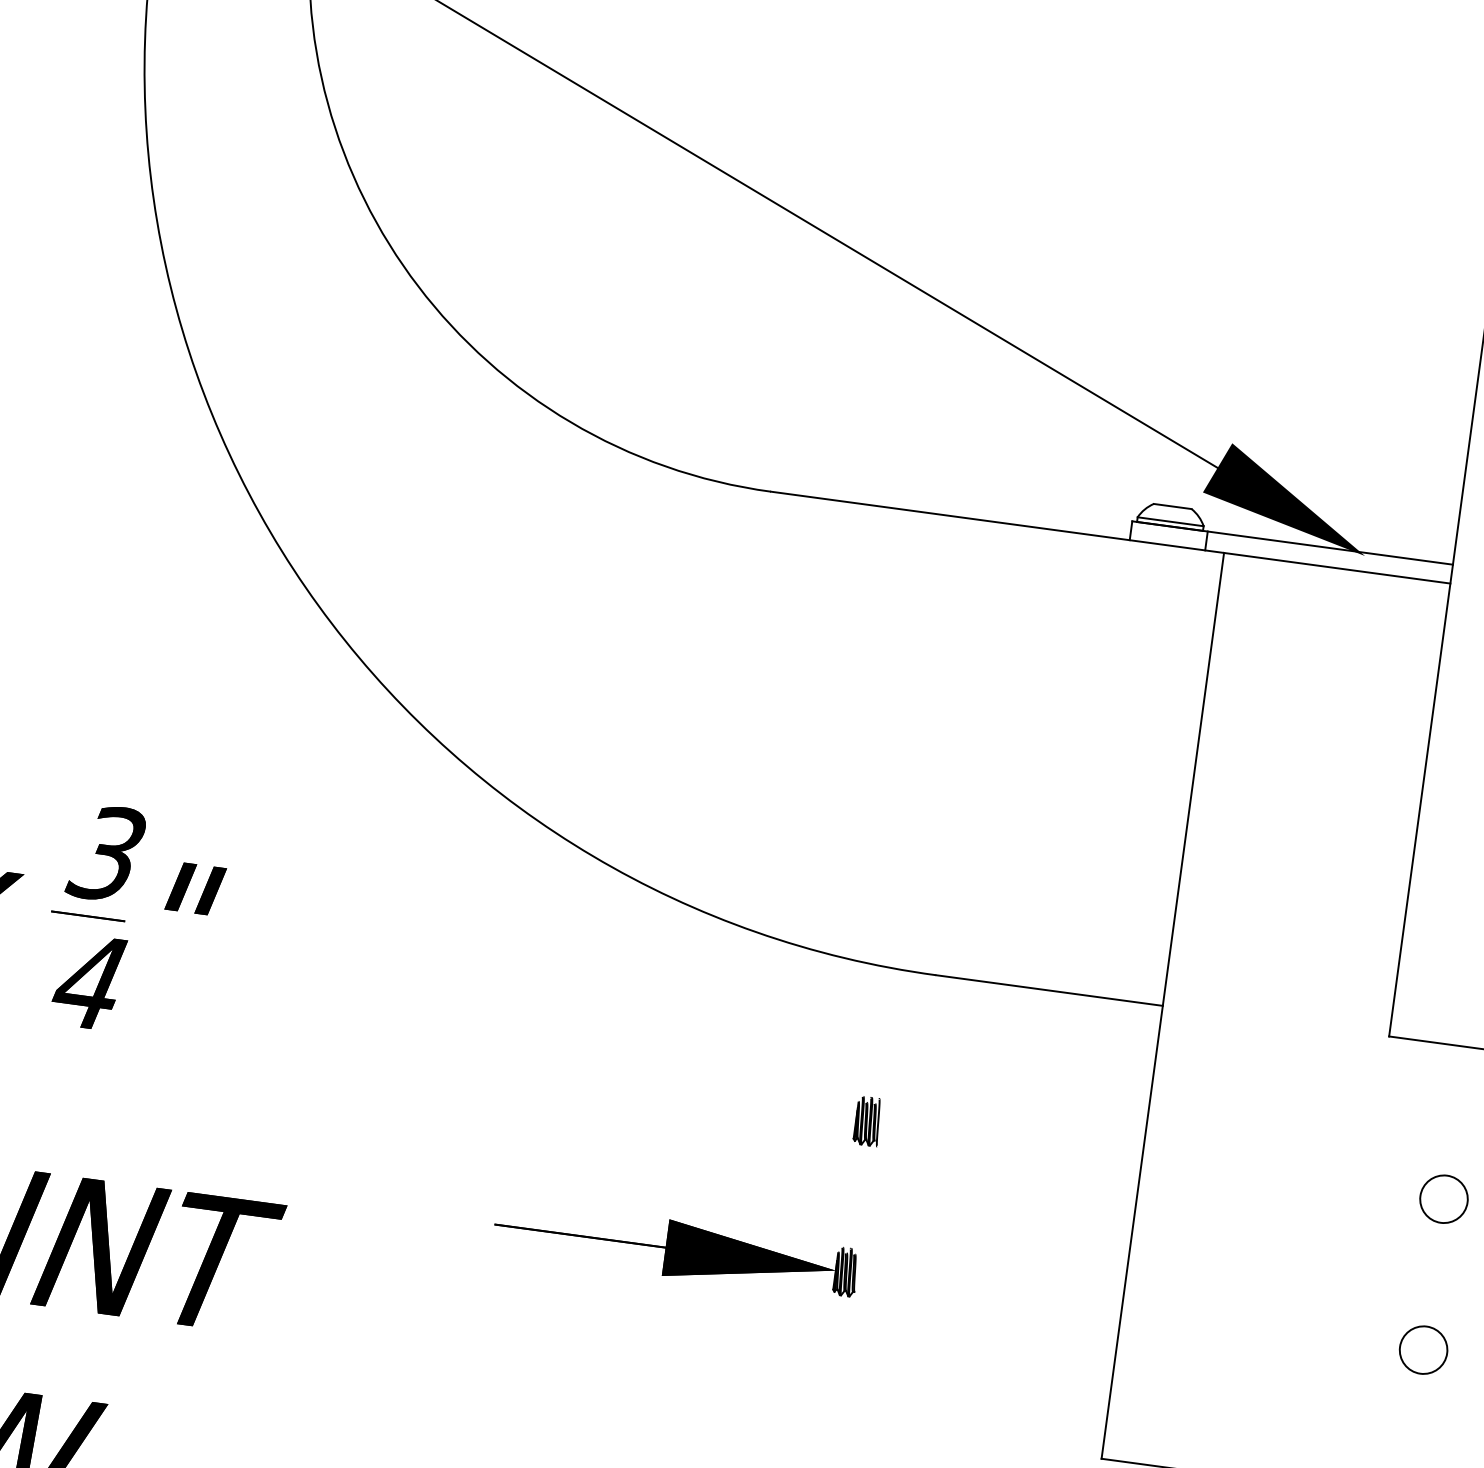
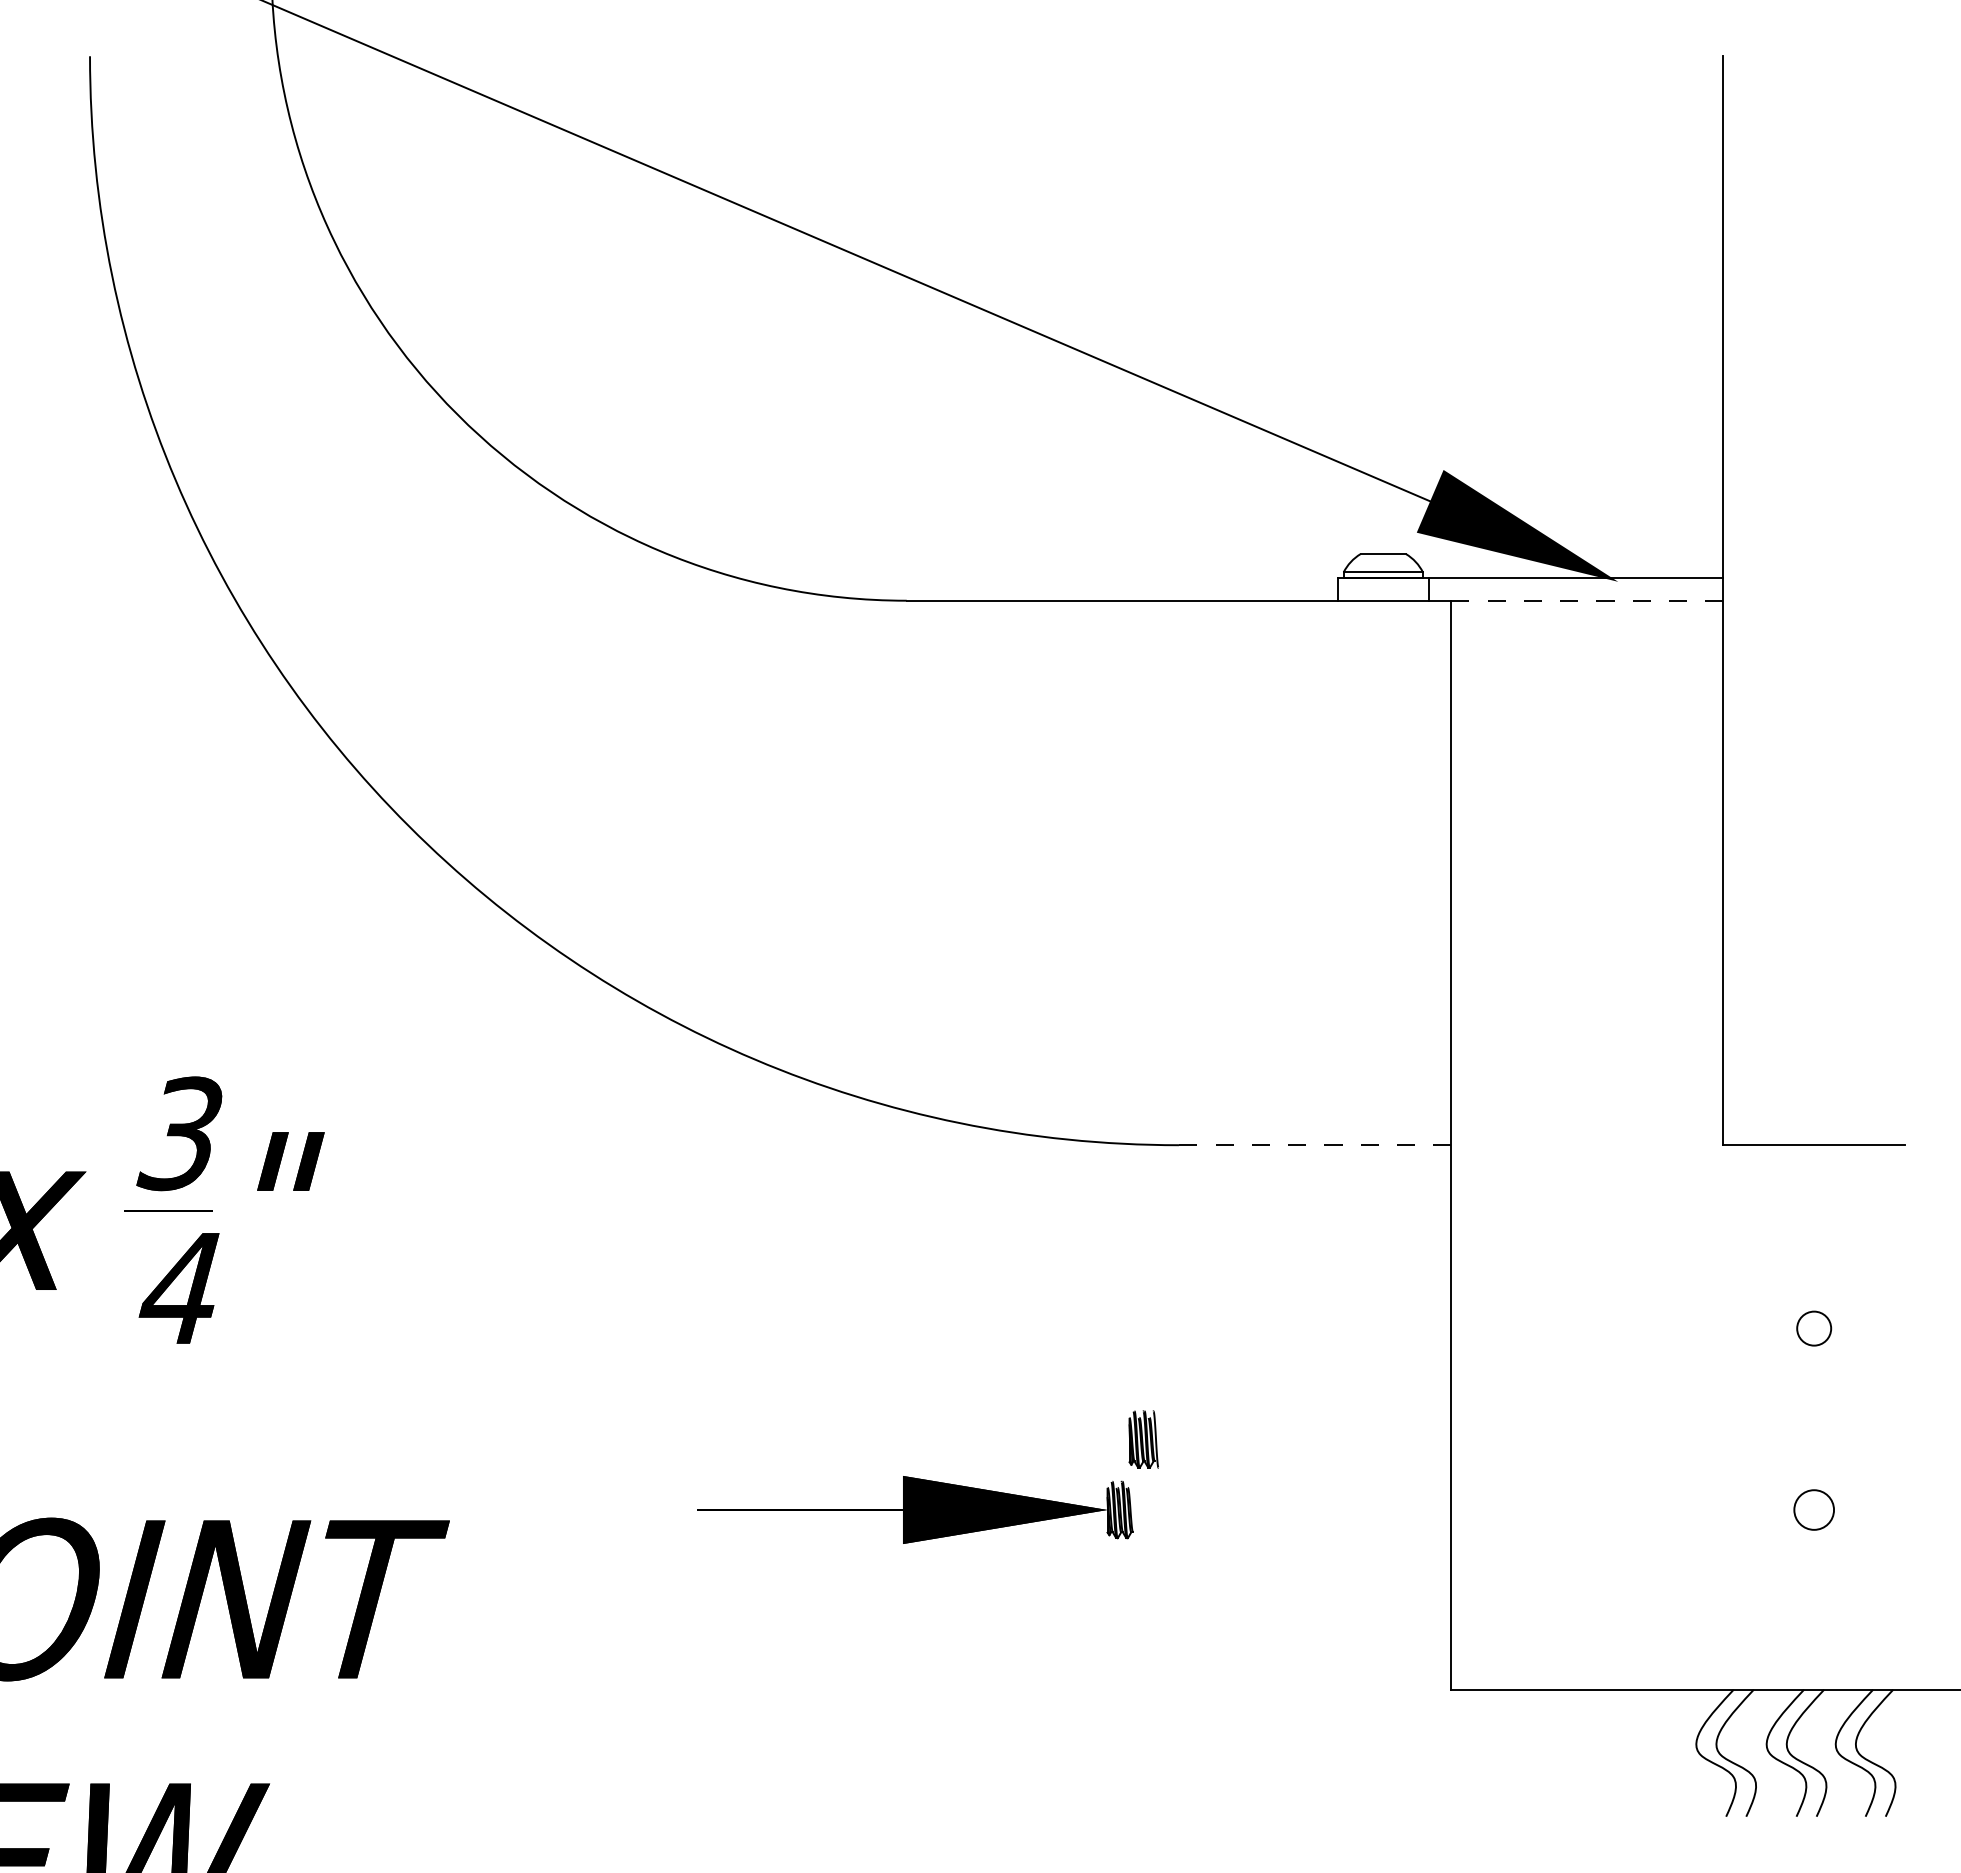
line: (1336, 567) -> (1586, 600), solid -> dashed
line: (1048, 990) -> (1314, 1145), solid -> dashed
part: (867, 1121) -> (1143, 1439), moved
circle: (1443, 1199) -> (1813, 1328), size x0.6
circle: (1423, 1349) -> (1813, 1509), size x0.7

